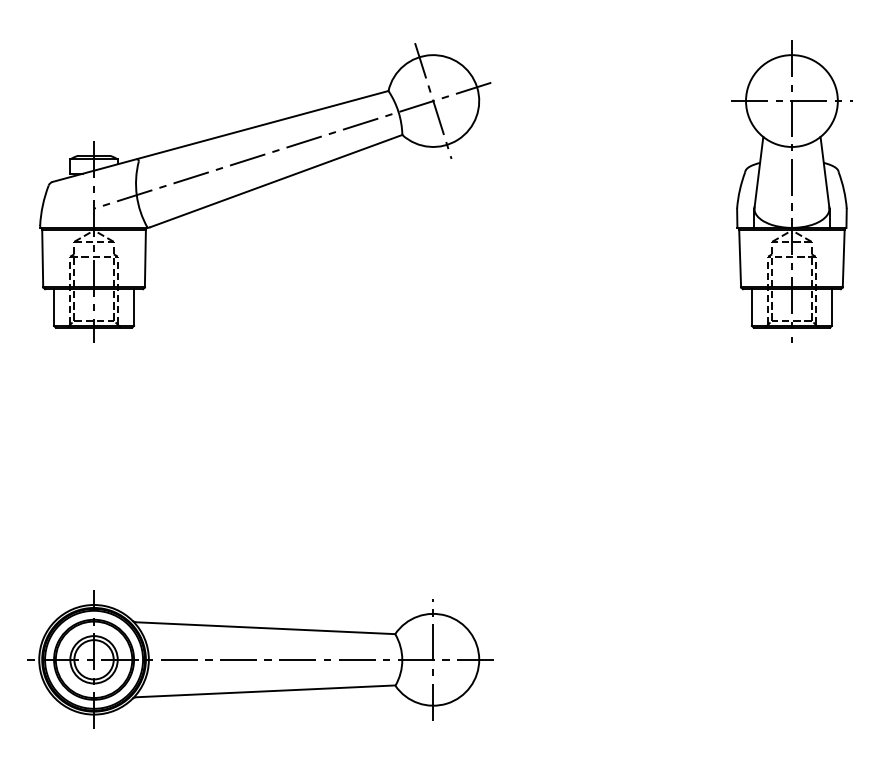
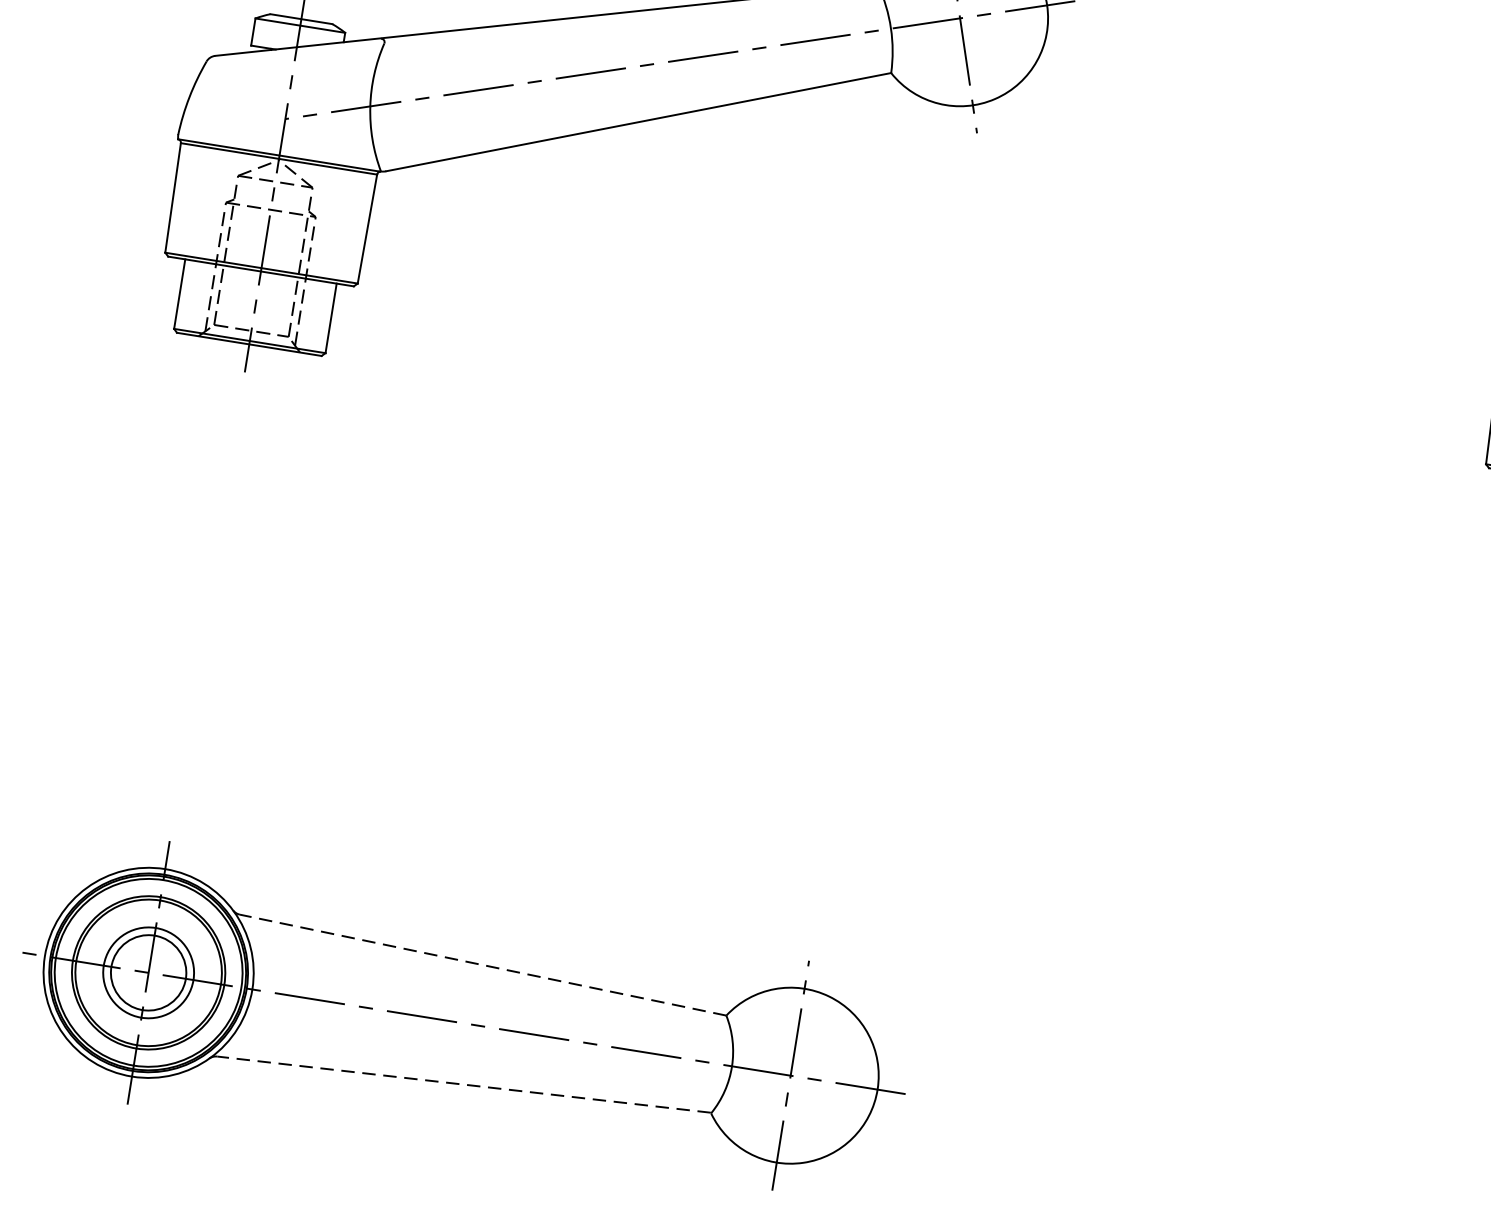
line: (265, 628) -> (482, 965), solid -> dashed
line: (265, 691) -> (463, 1084), solid -> dashed

